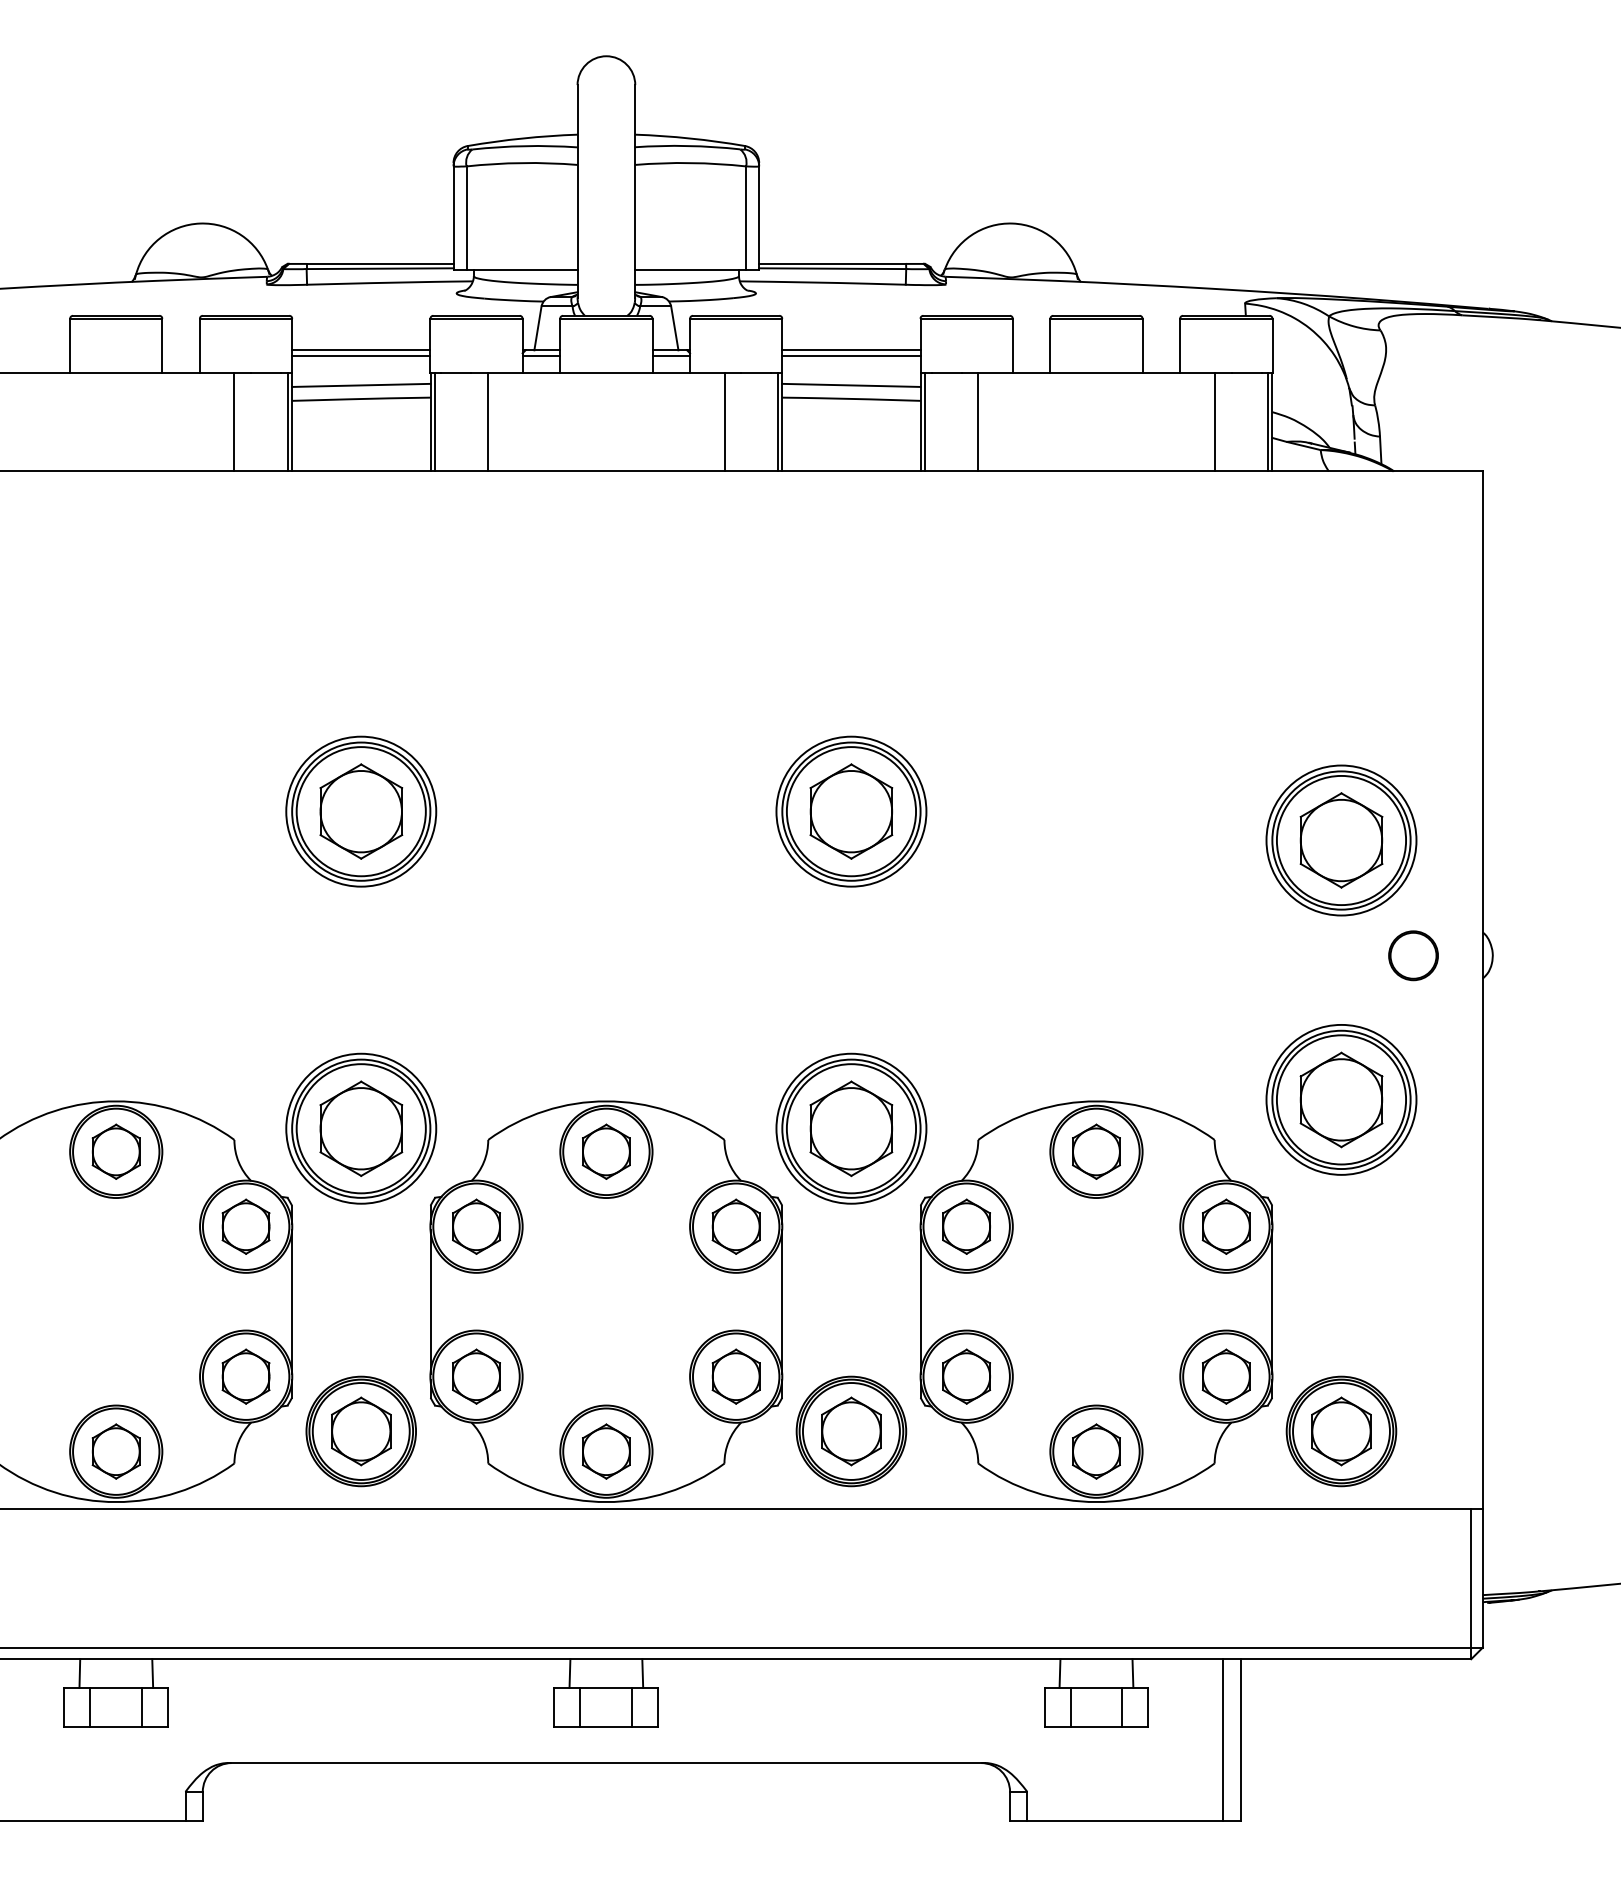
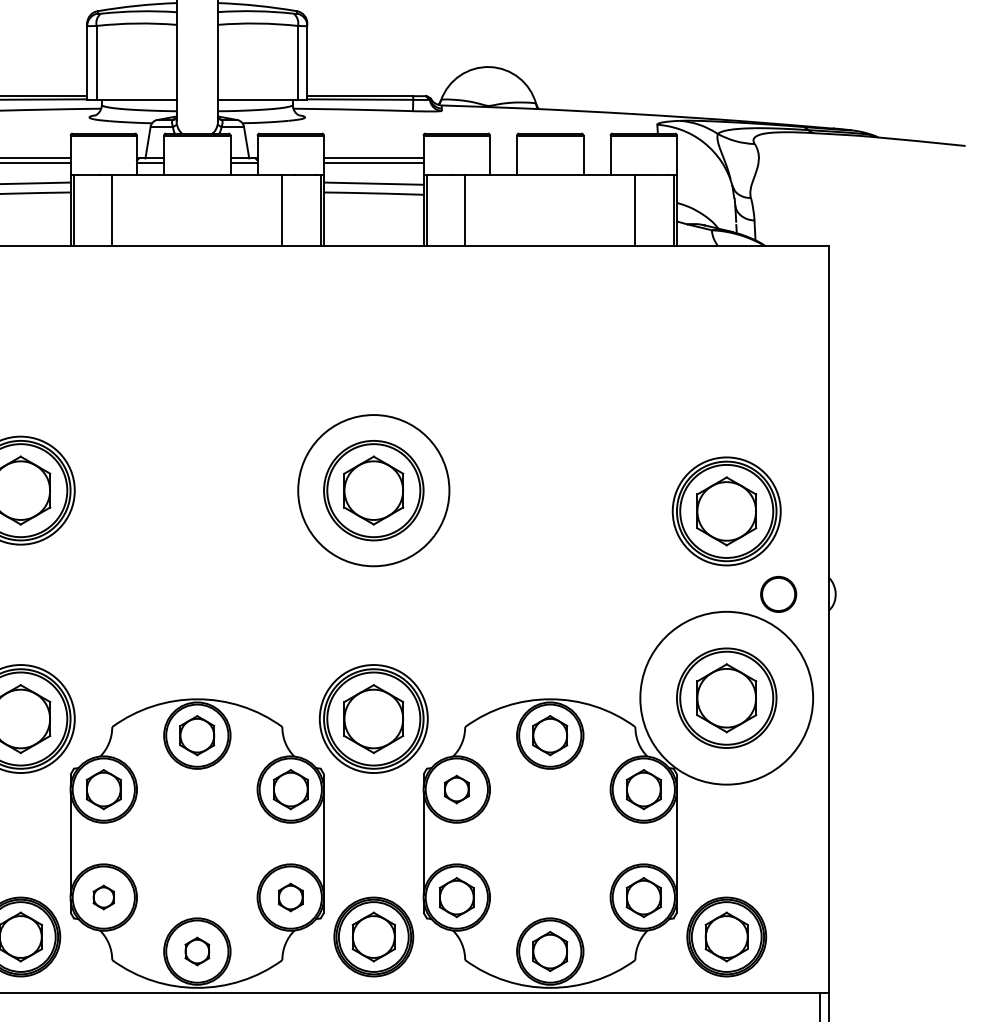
circle: (851, 811) -> (373, 490), size x1.4
circle: (1341, 1099) -> (726, 697), size x1.6
part: (966, 1226) -> (456, 789), size x0.7
part: (476, 1376) -> (103, 897), size x0.6
part: (735, 1376) -> (290, 897), size x0.7
part: (606, 1451) -> (197, 951), size x0.7

